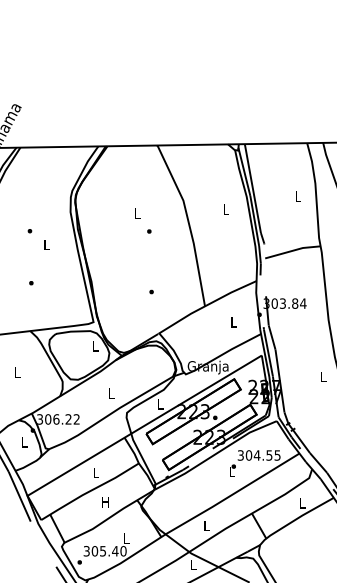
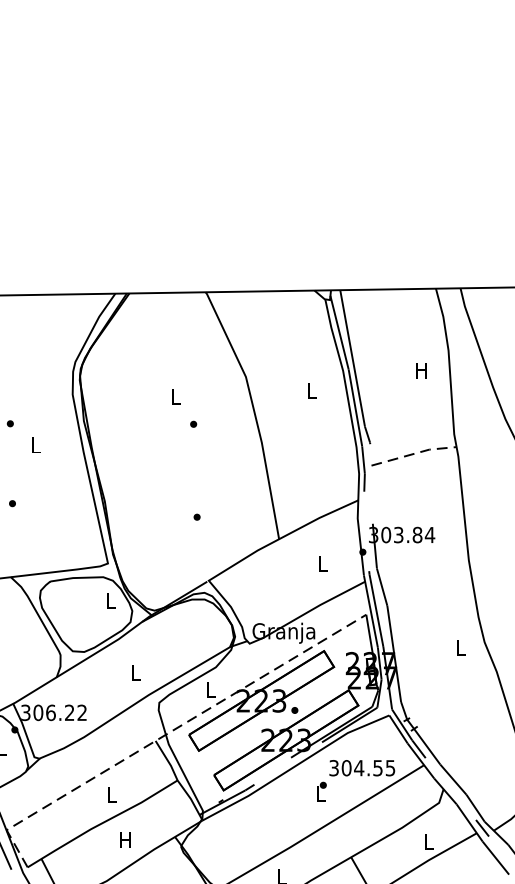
text: (297, 196) -> (421, 370), L -> H
line: (293, 250) -> (414, 453), solid -> dashed
line: (132, 432) -> (167, 732), solid -> dashed

